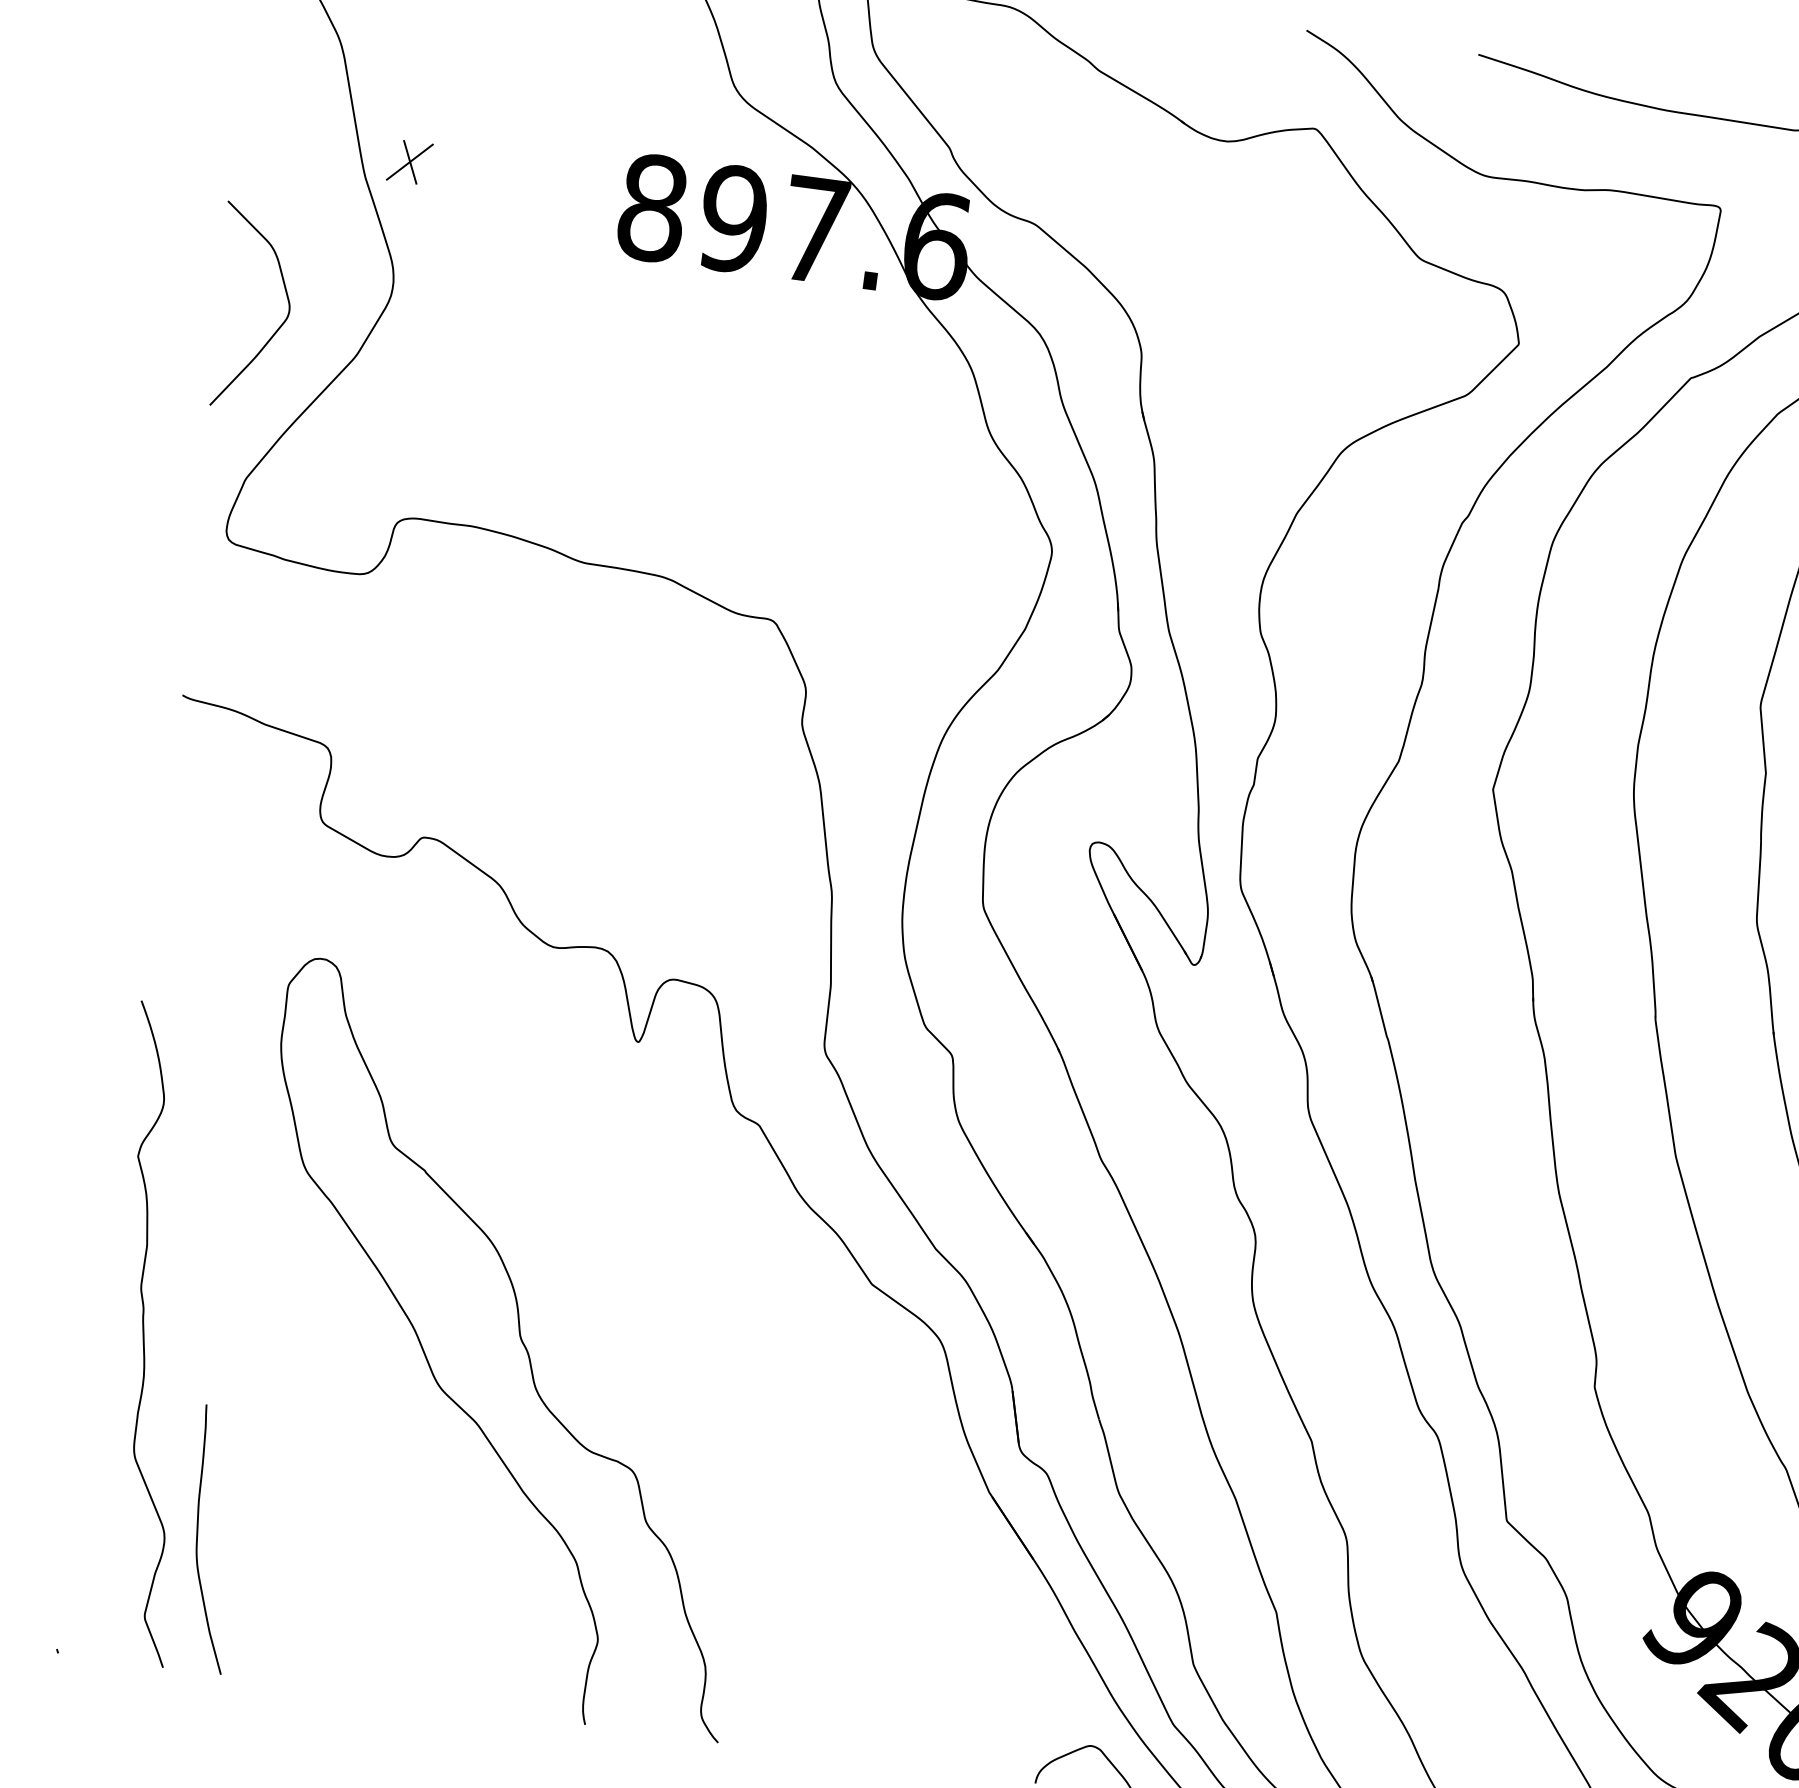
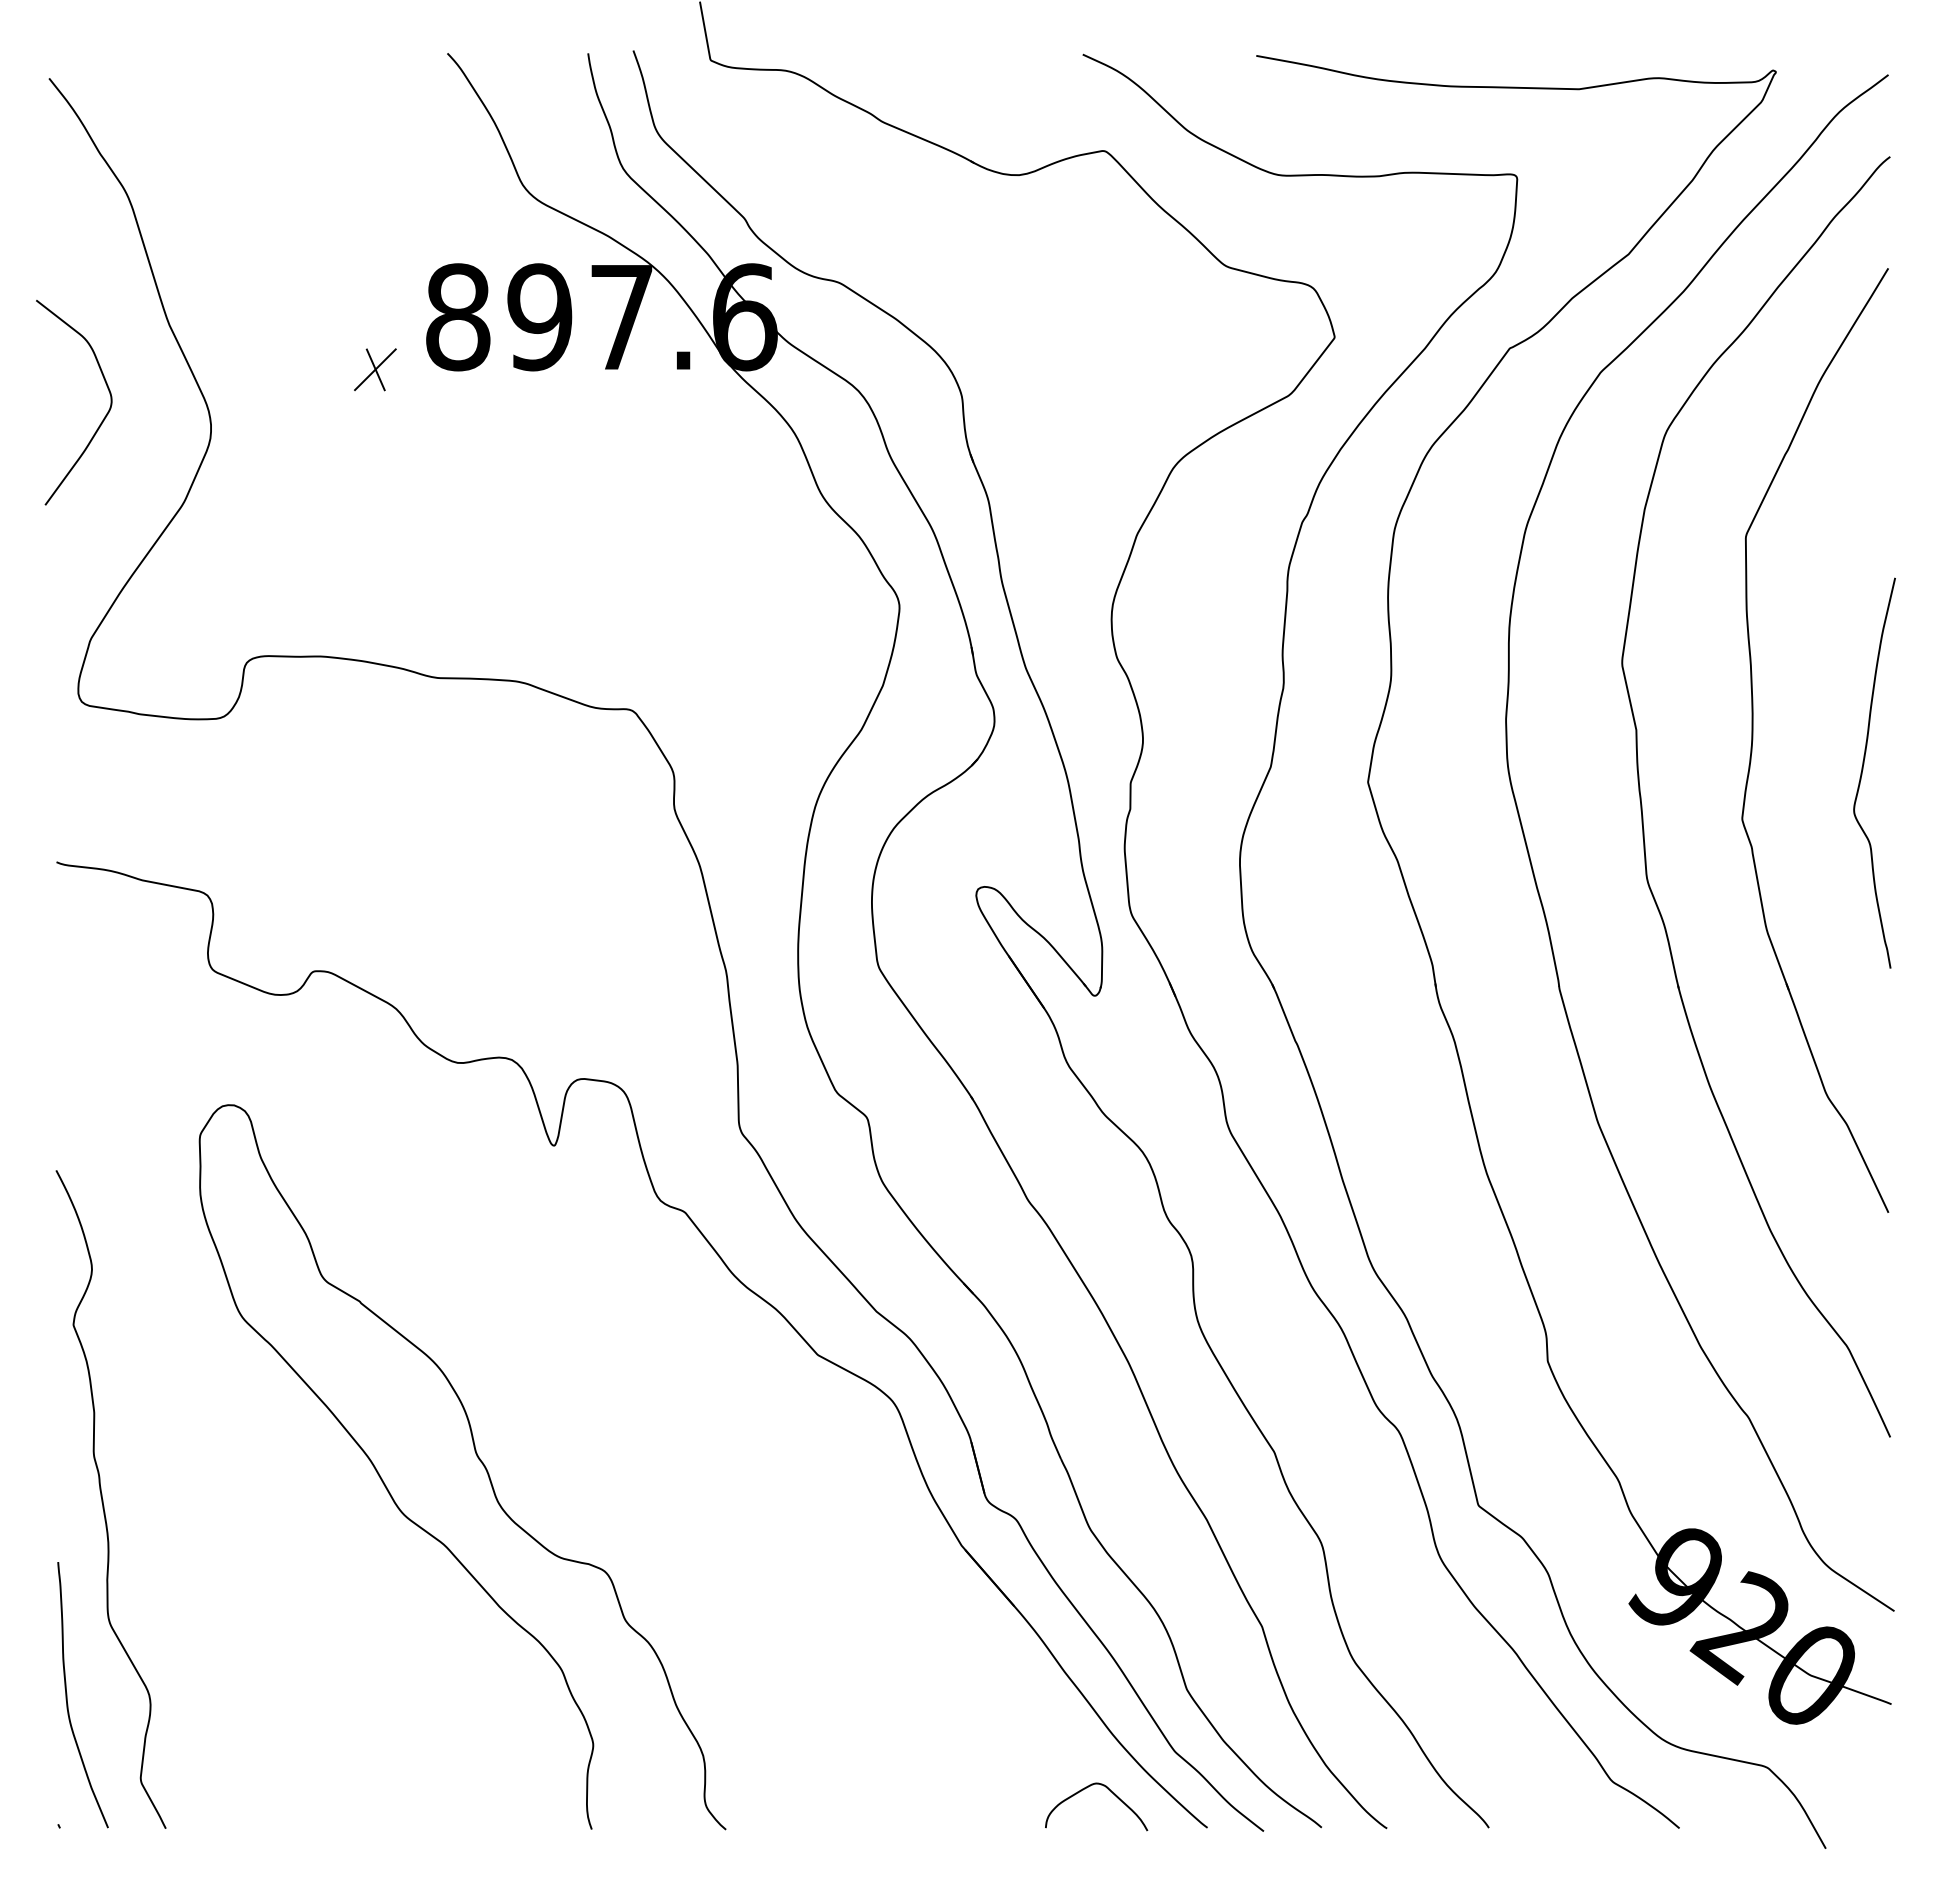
part: (410, 161) -> (375, 369), moved
curve: (276, 329) -> (101, 421), moved
curve: (198, 1538) -> (67, 1695), moved

